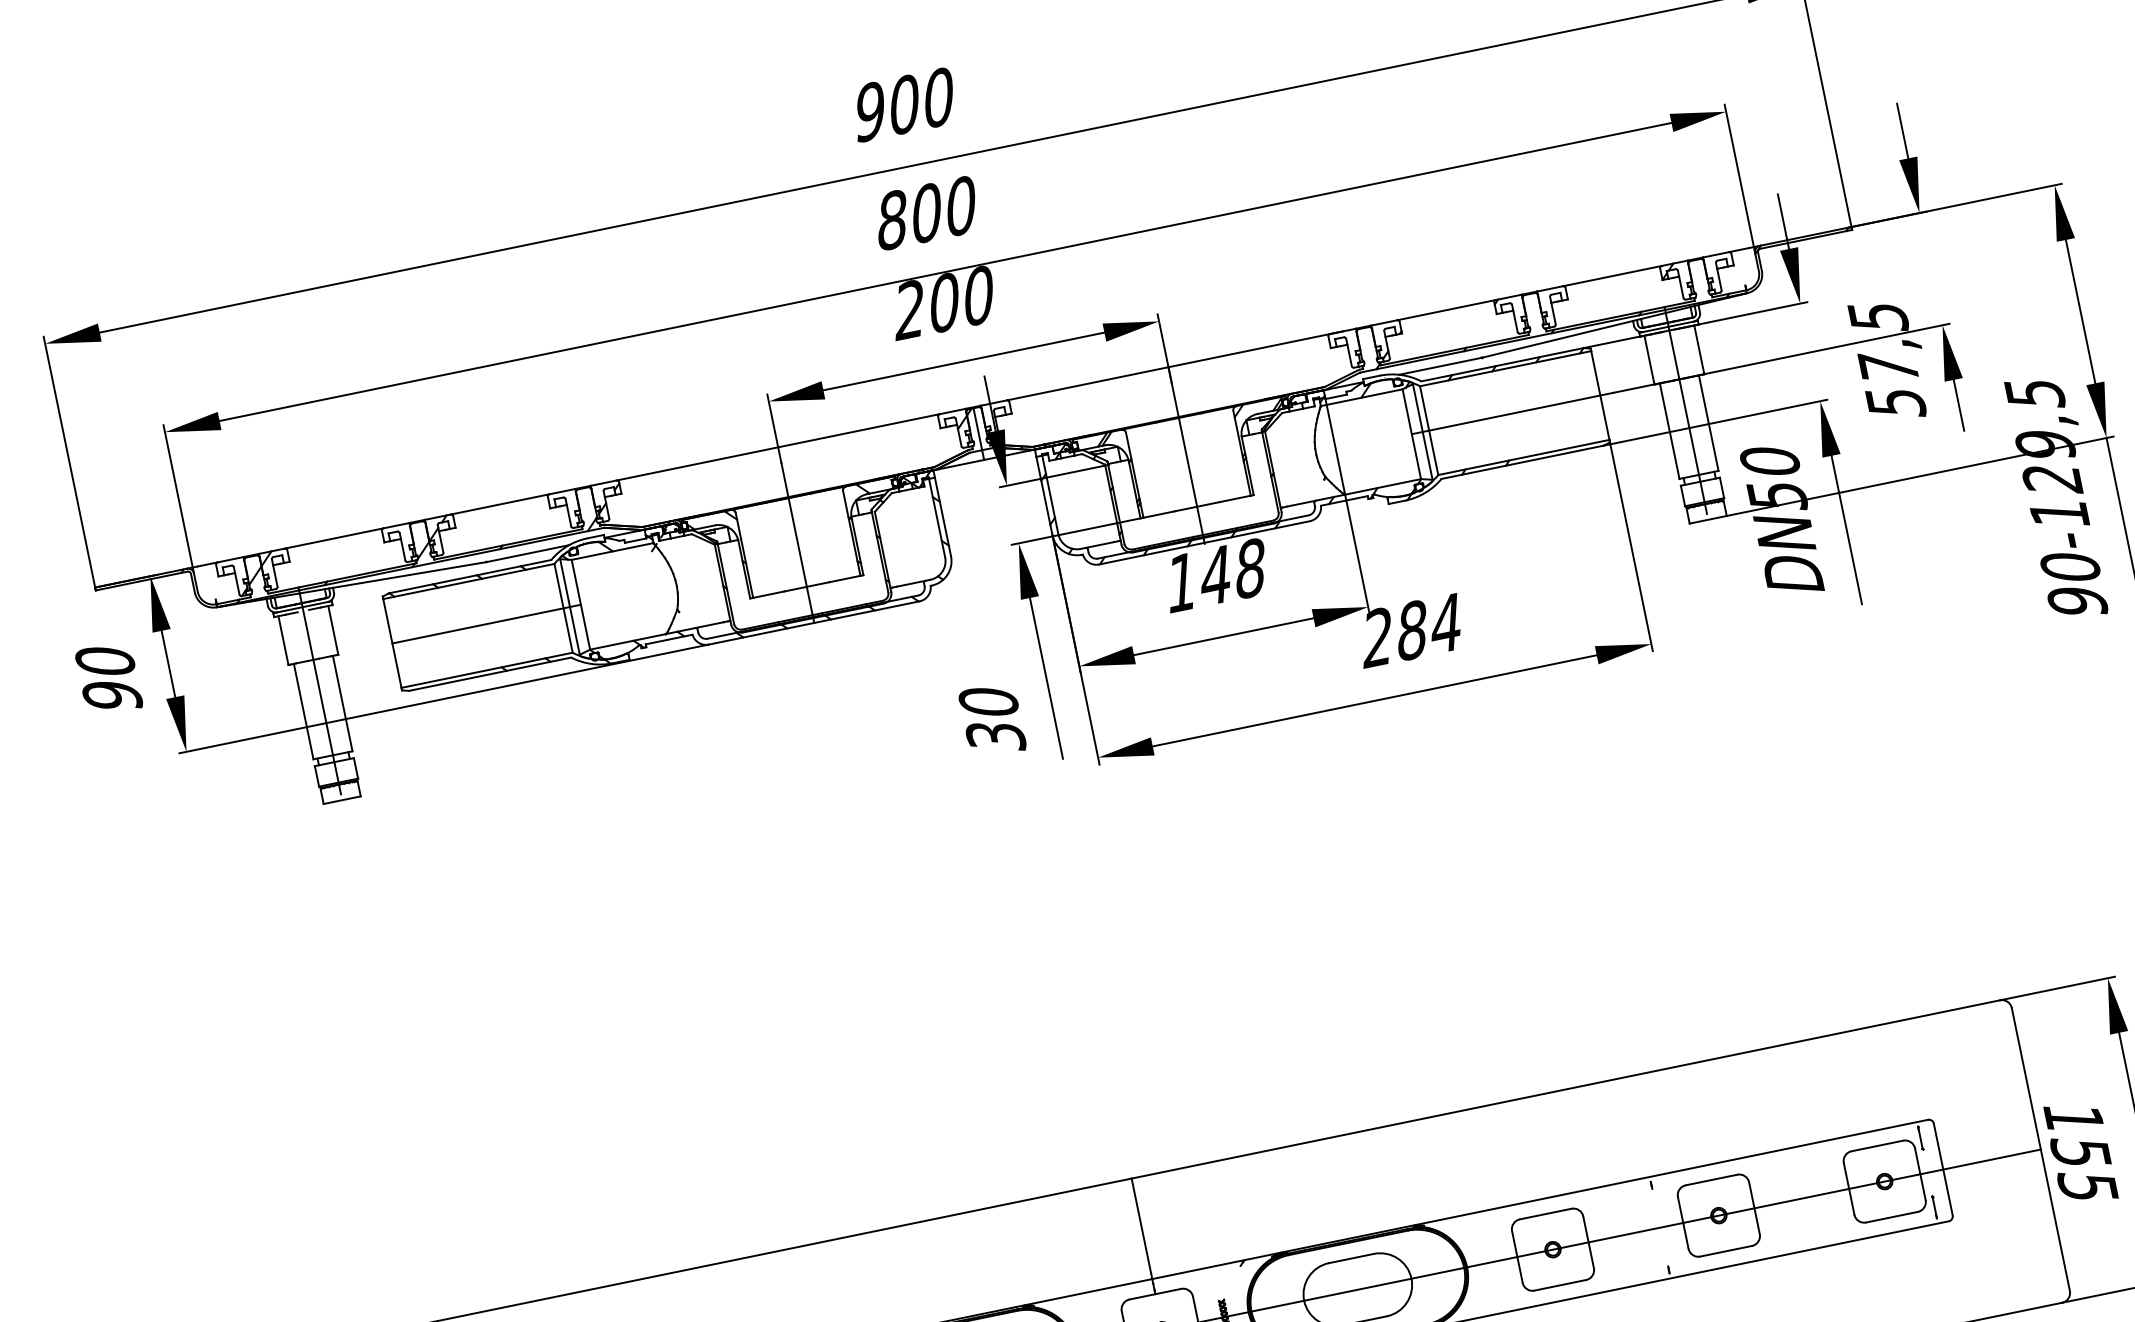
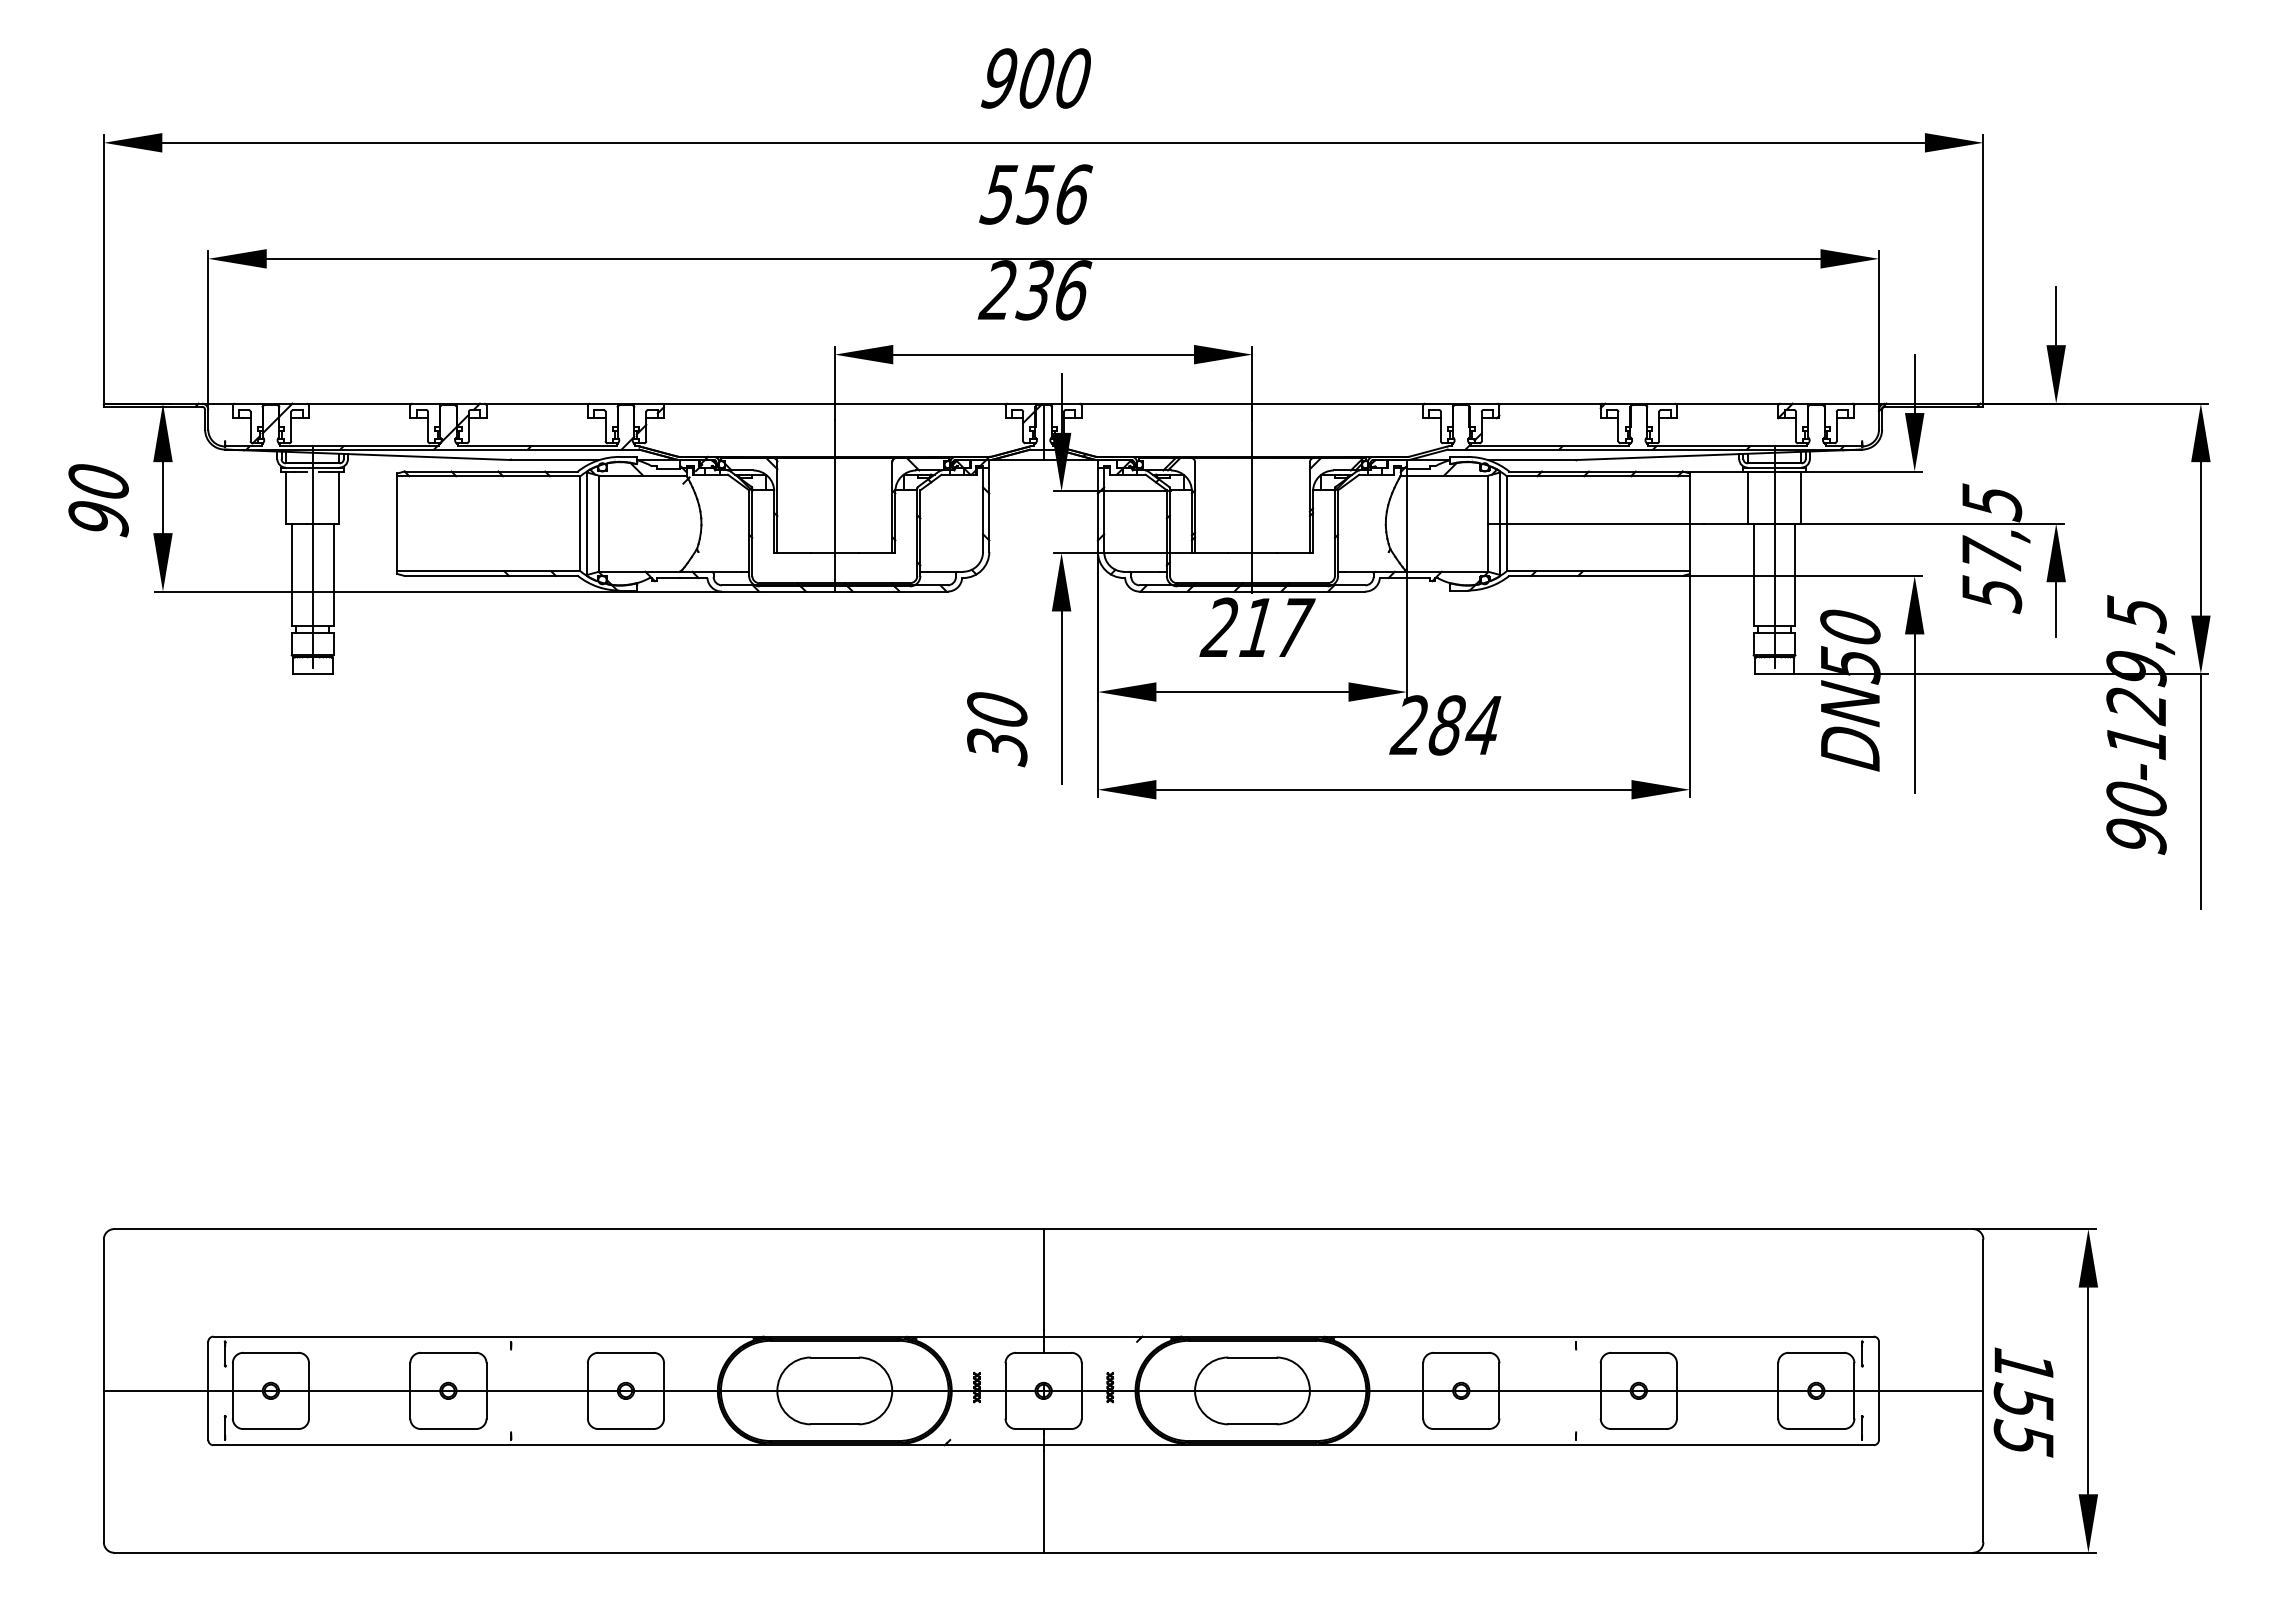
text: (925, 213) -> (1035, 194), 800 -> 556
text: (960, 299) -> (1053, 290), 200 -> 236
text: (1216, 575) -> (1257, 627), 148 -> 217
line: (486, 624) -> (497, 523), removed

